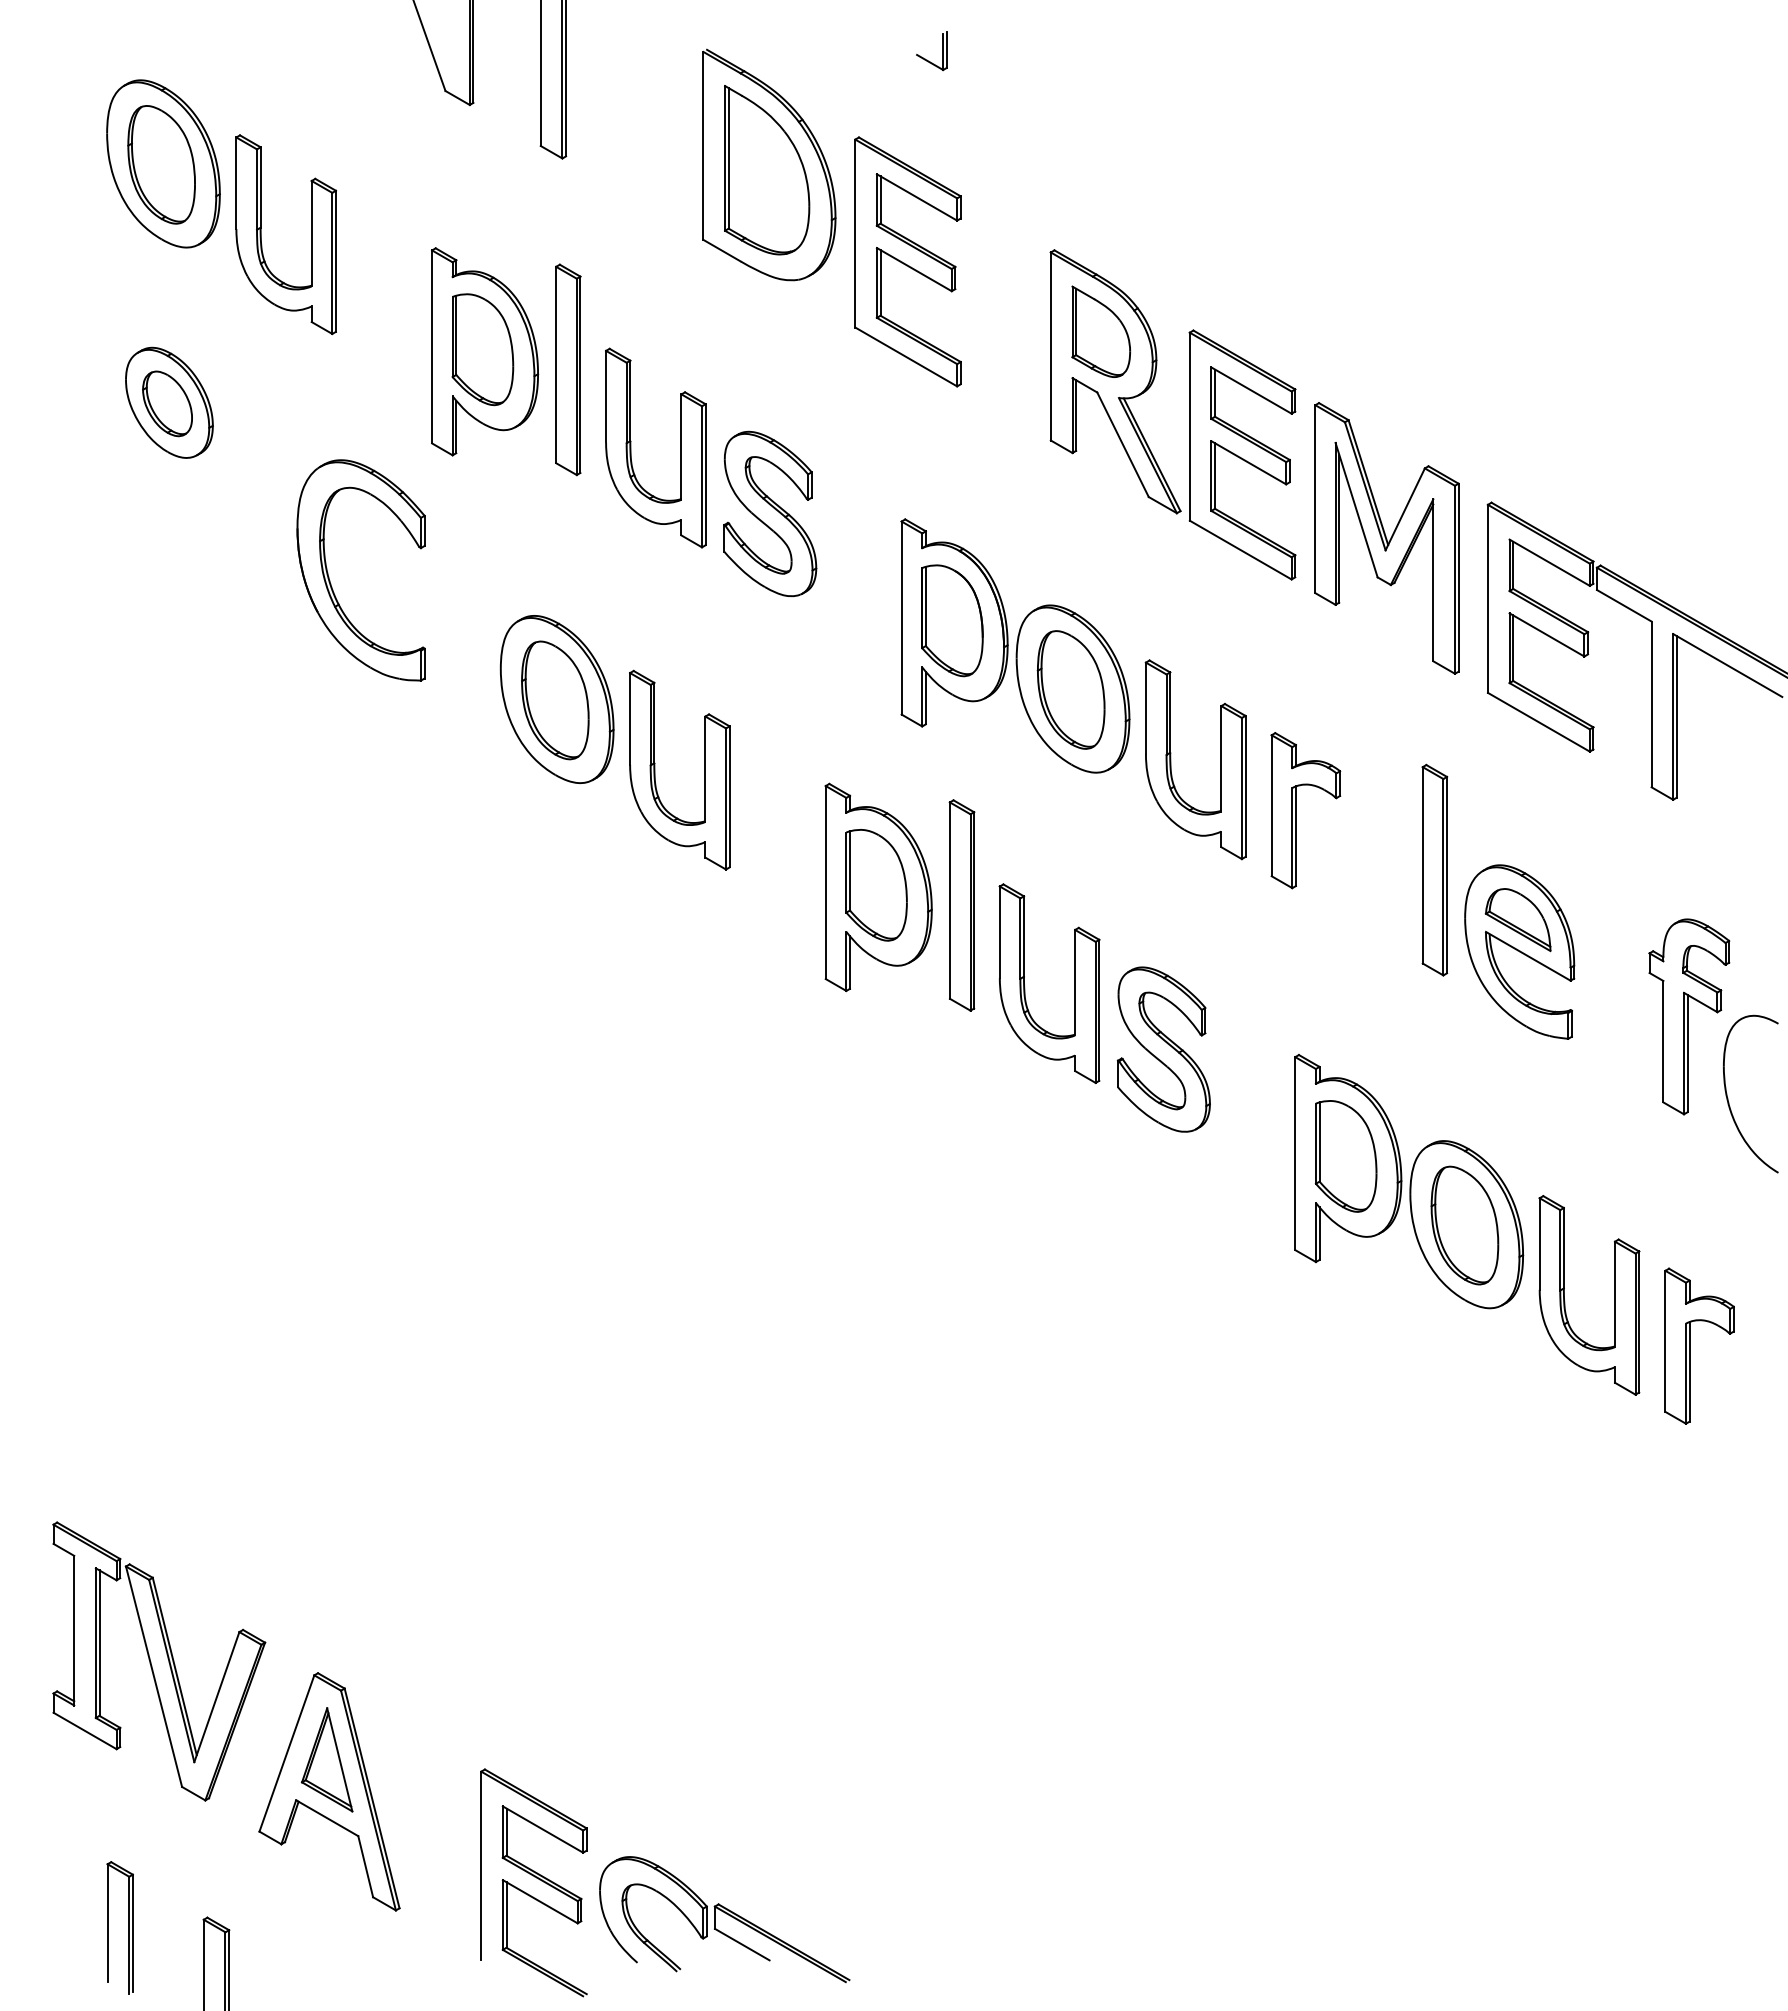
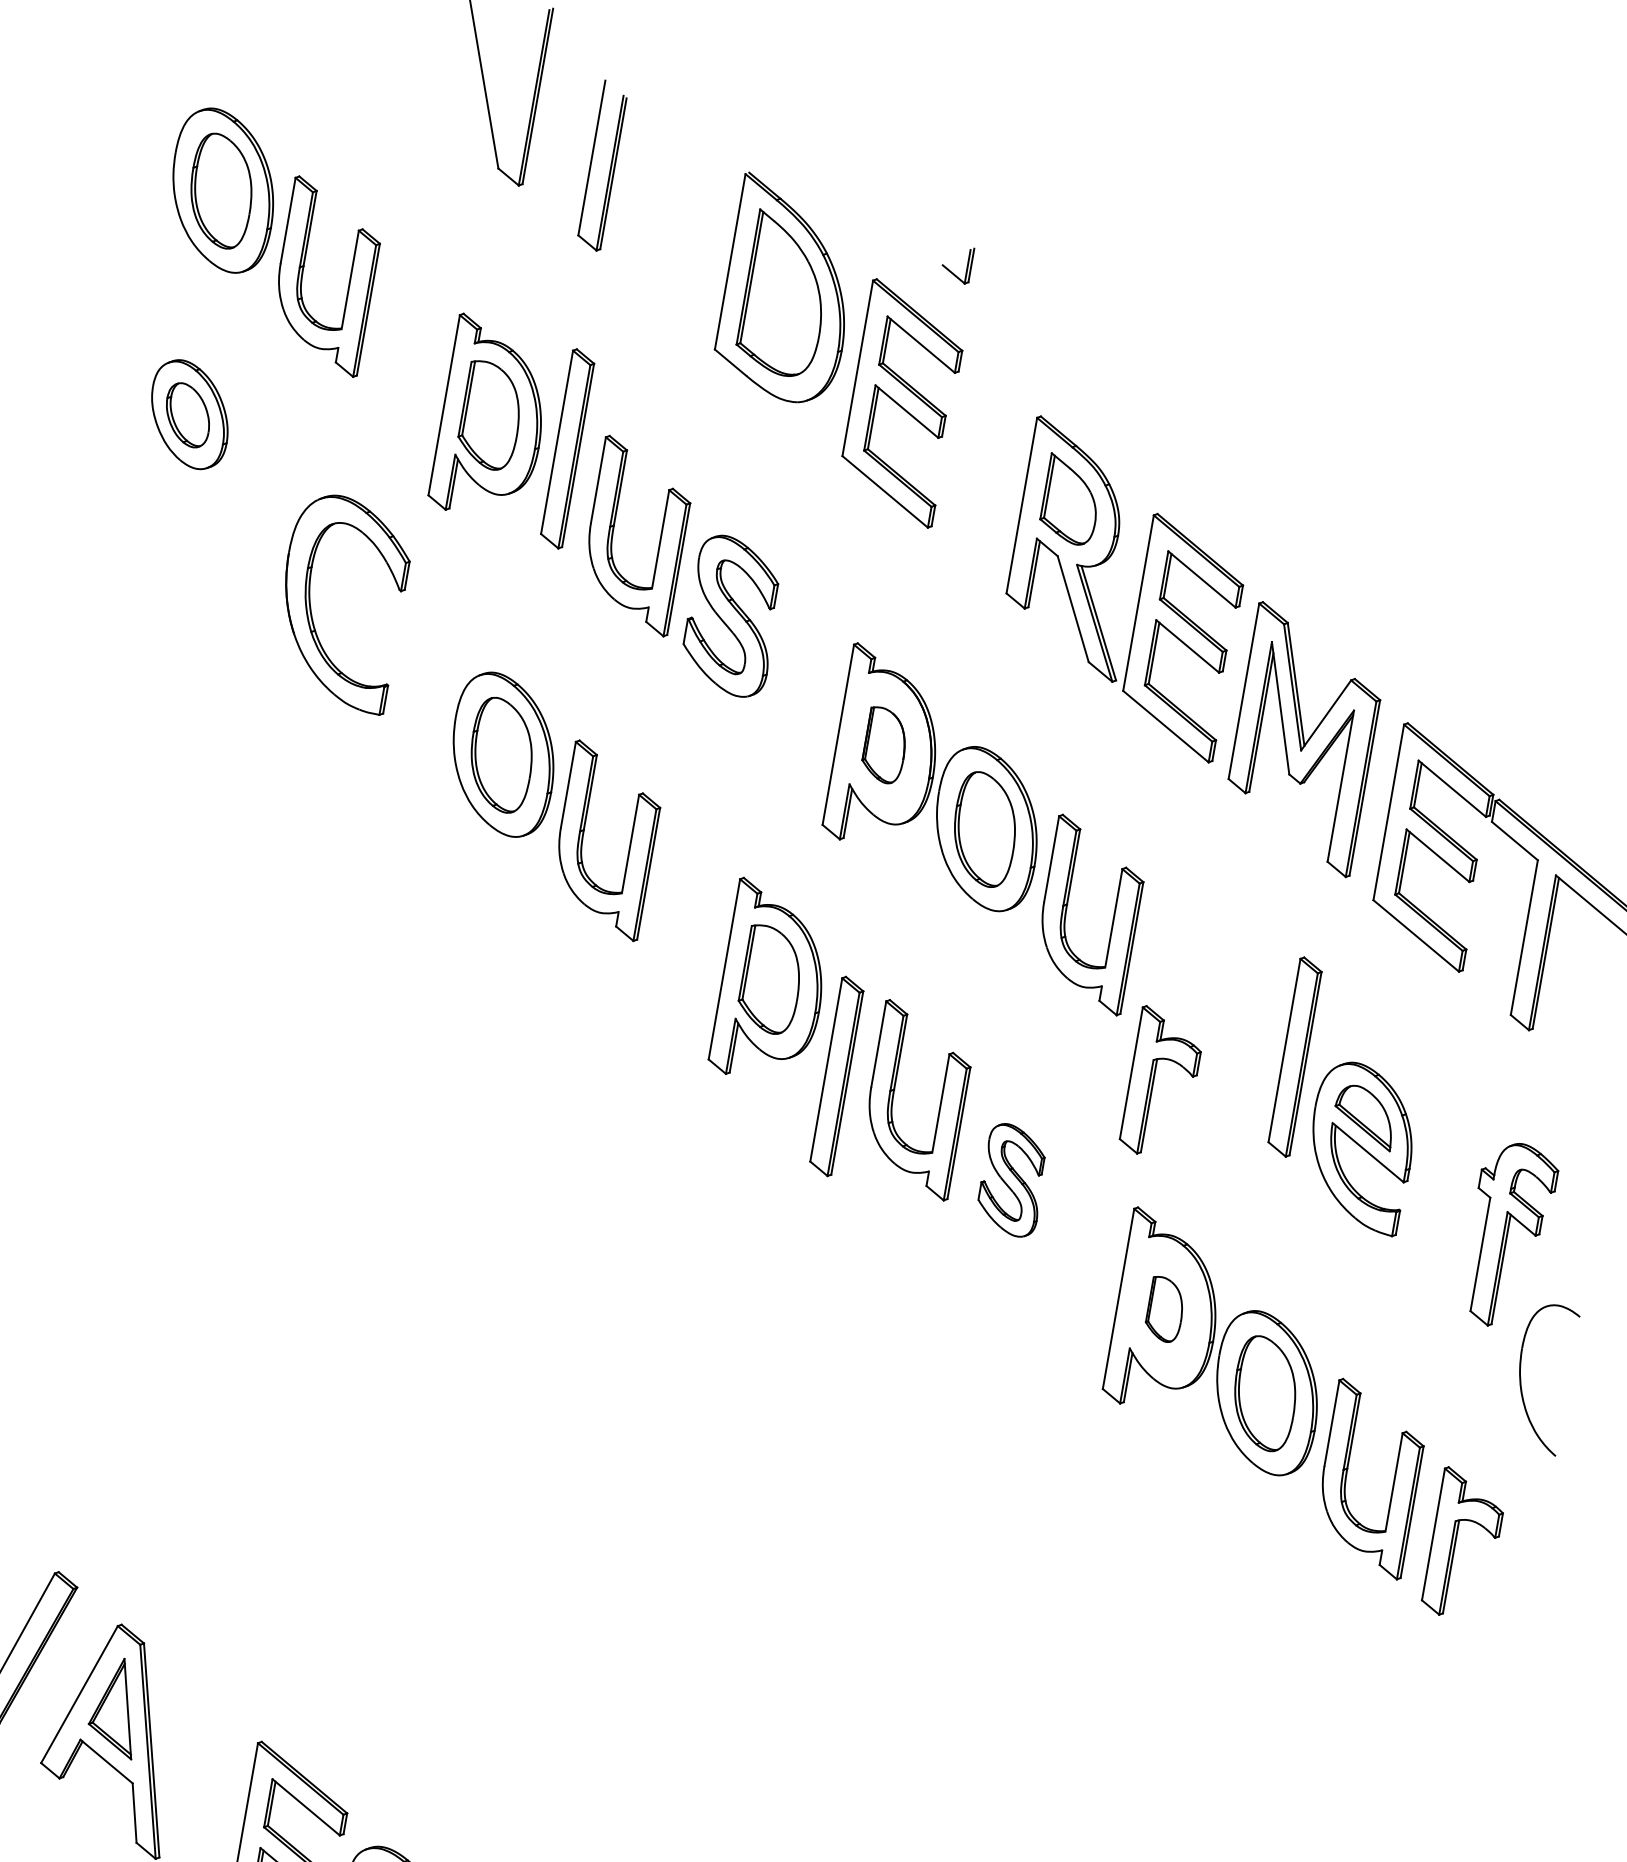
part: (927, 59) -> (951, 271), moved
part: (952, 620) -> (885, 745), size x0.7
part: (1296, 810) -> (1153, 1081), moved
part: (961, 905) -> (836, 1076), moved
part: (1163, 1049) -> (1012, 1180), size x0.7
part: (1728, 1098) -> (1521, 1378), moved
part: (1345, 1156) -> (1164, 1309), size x0.6

